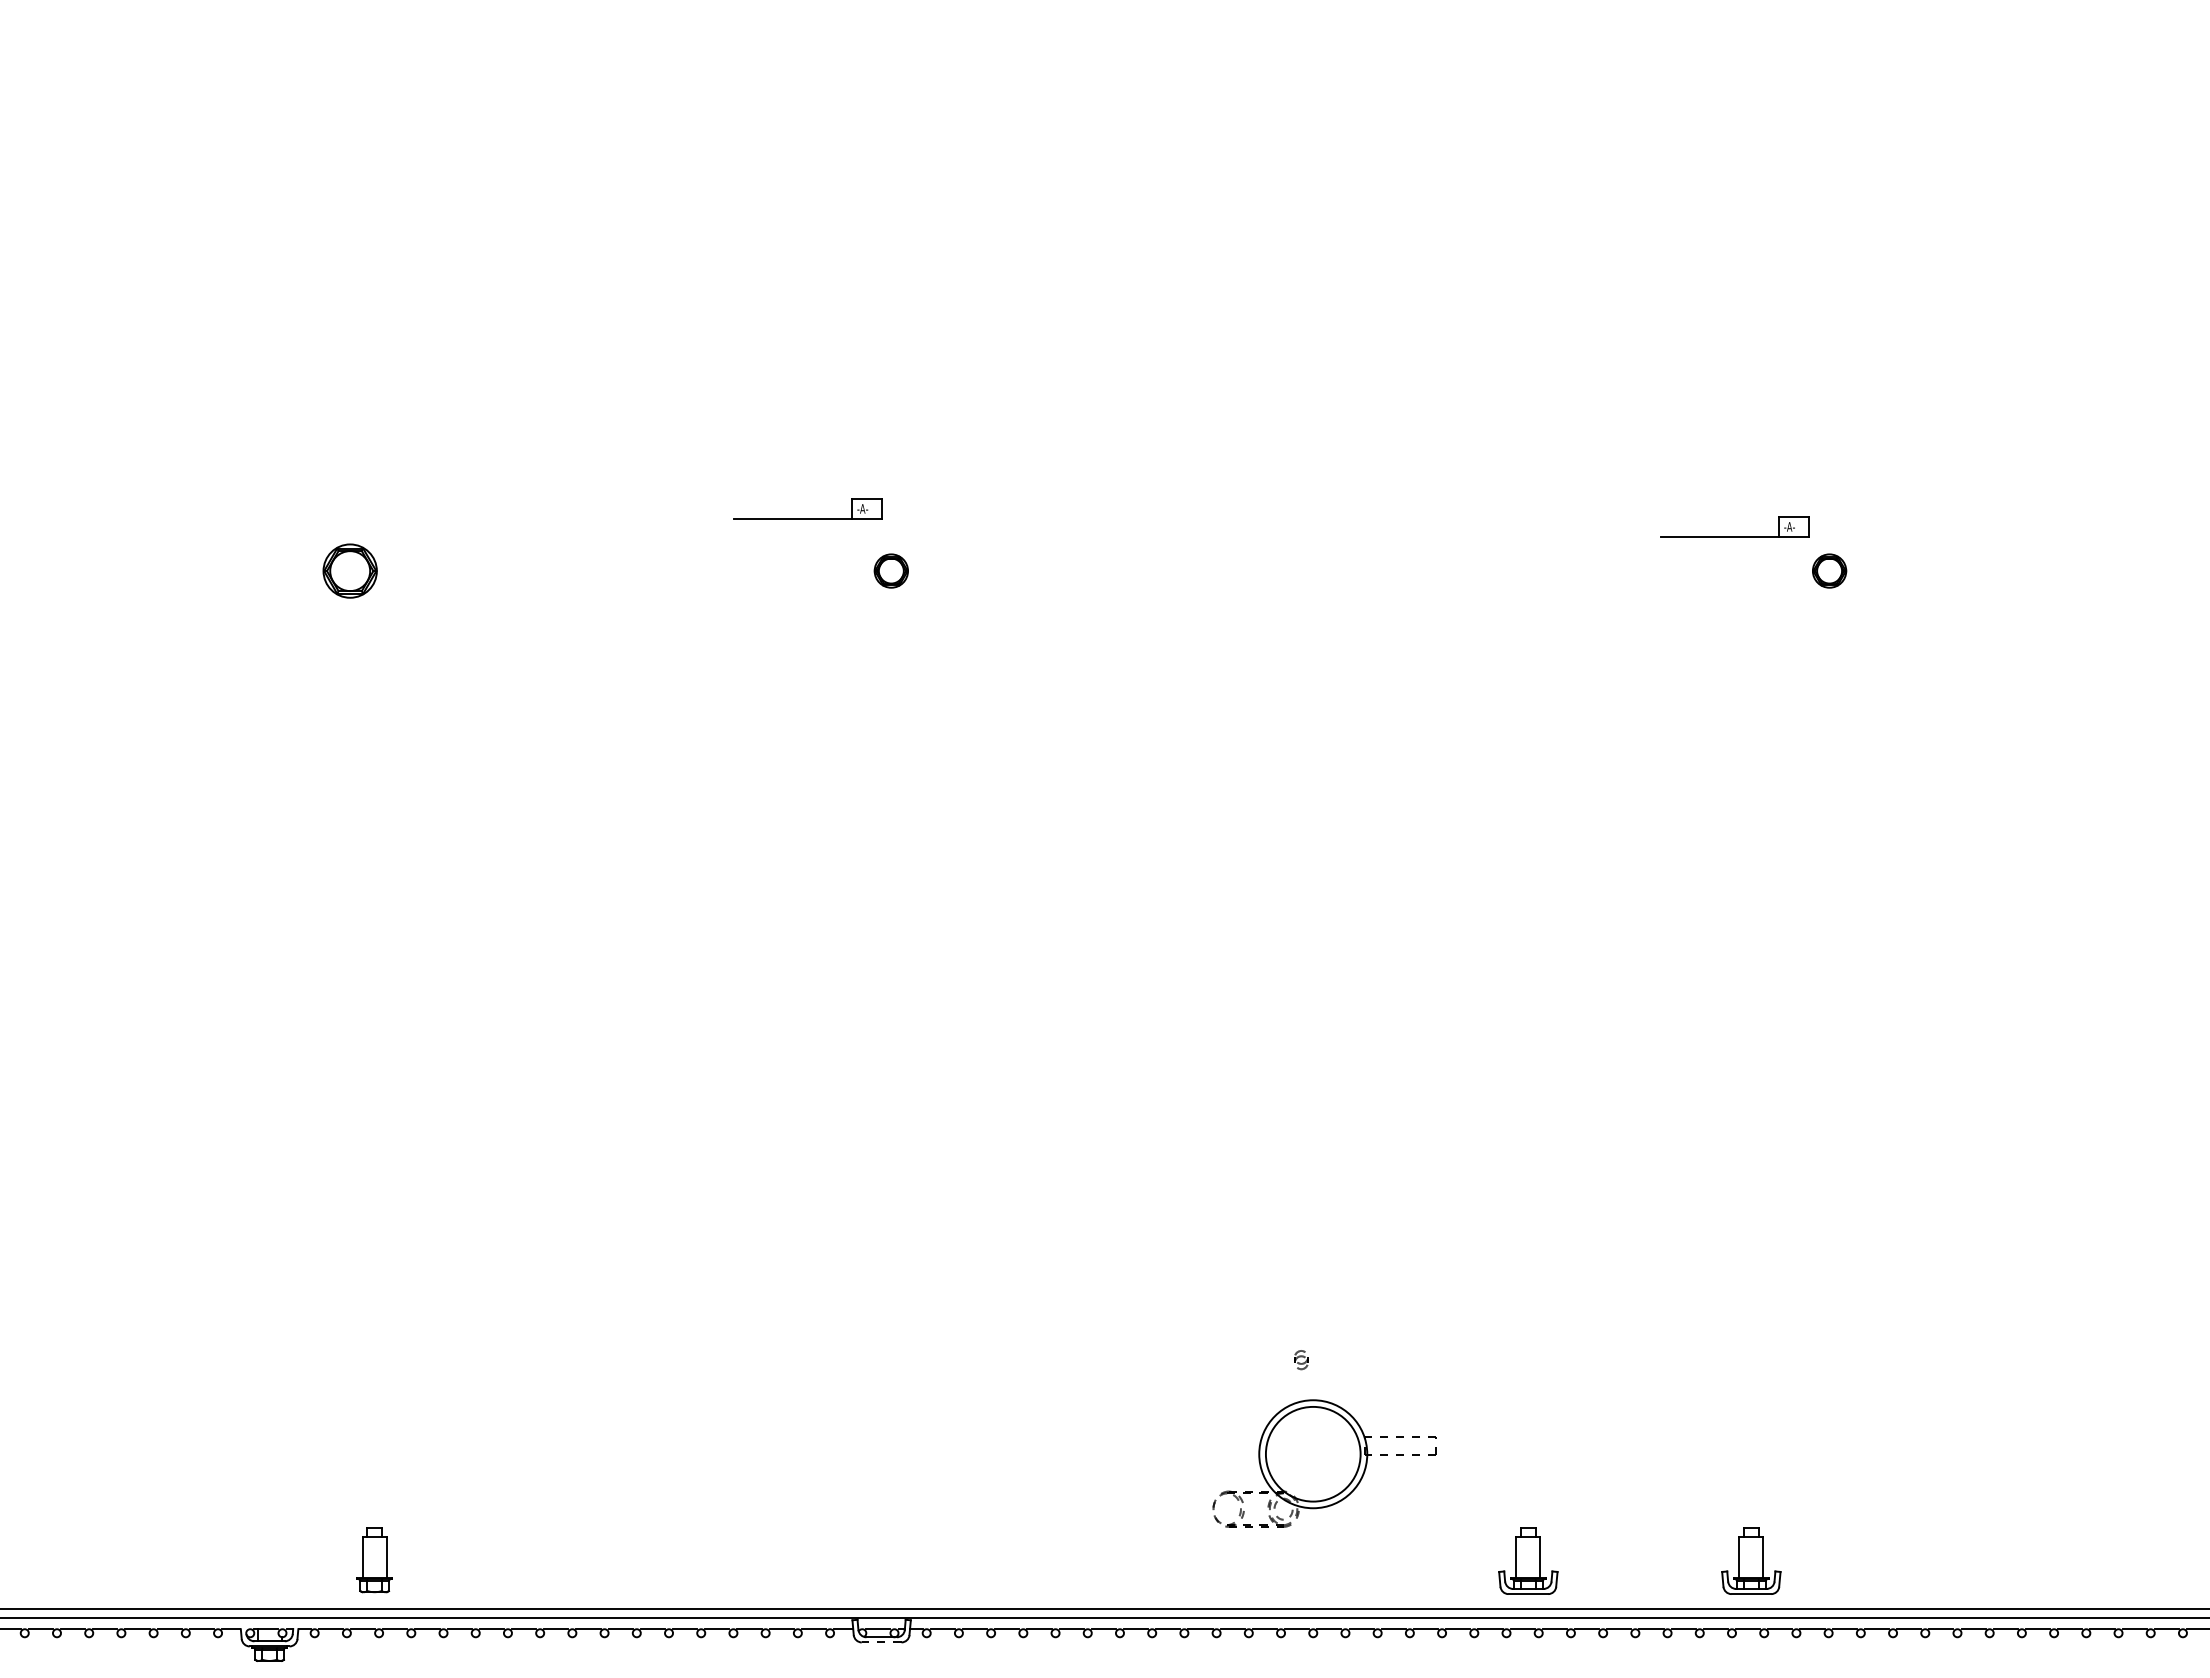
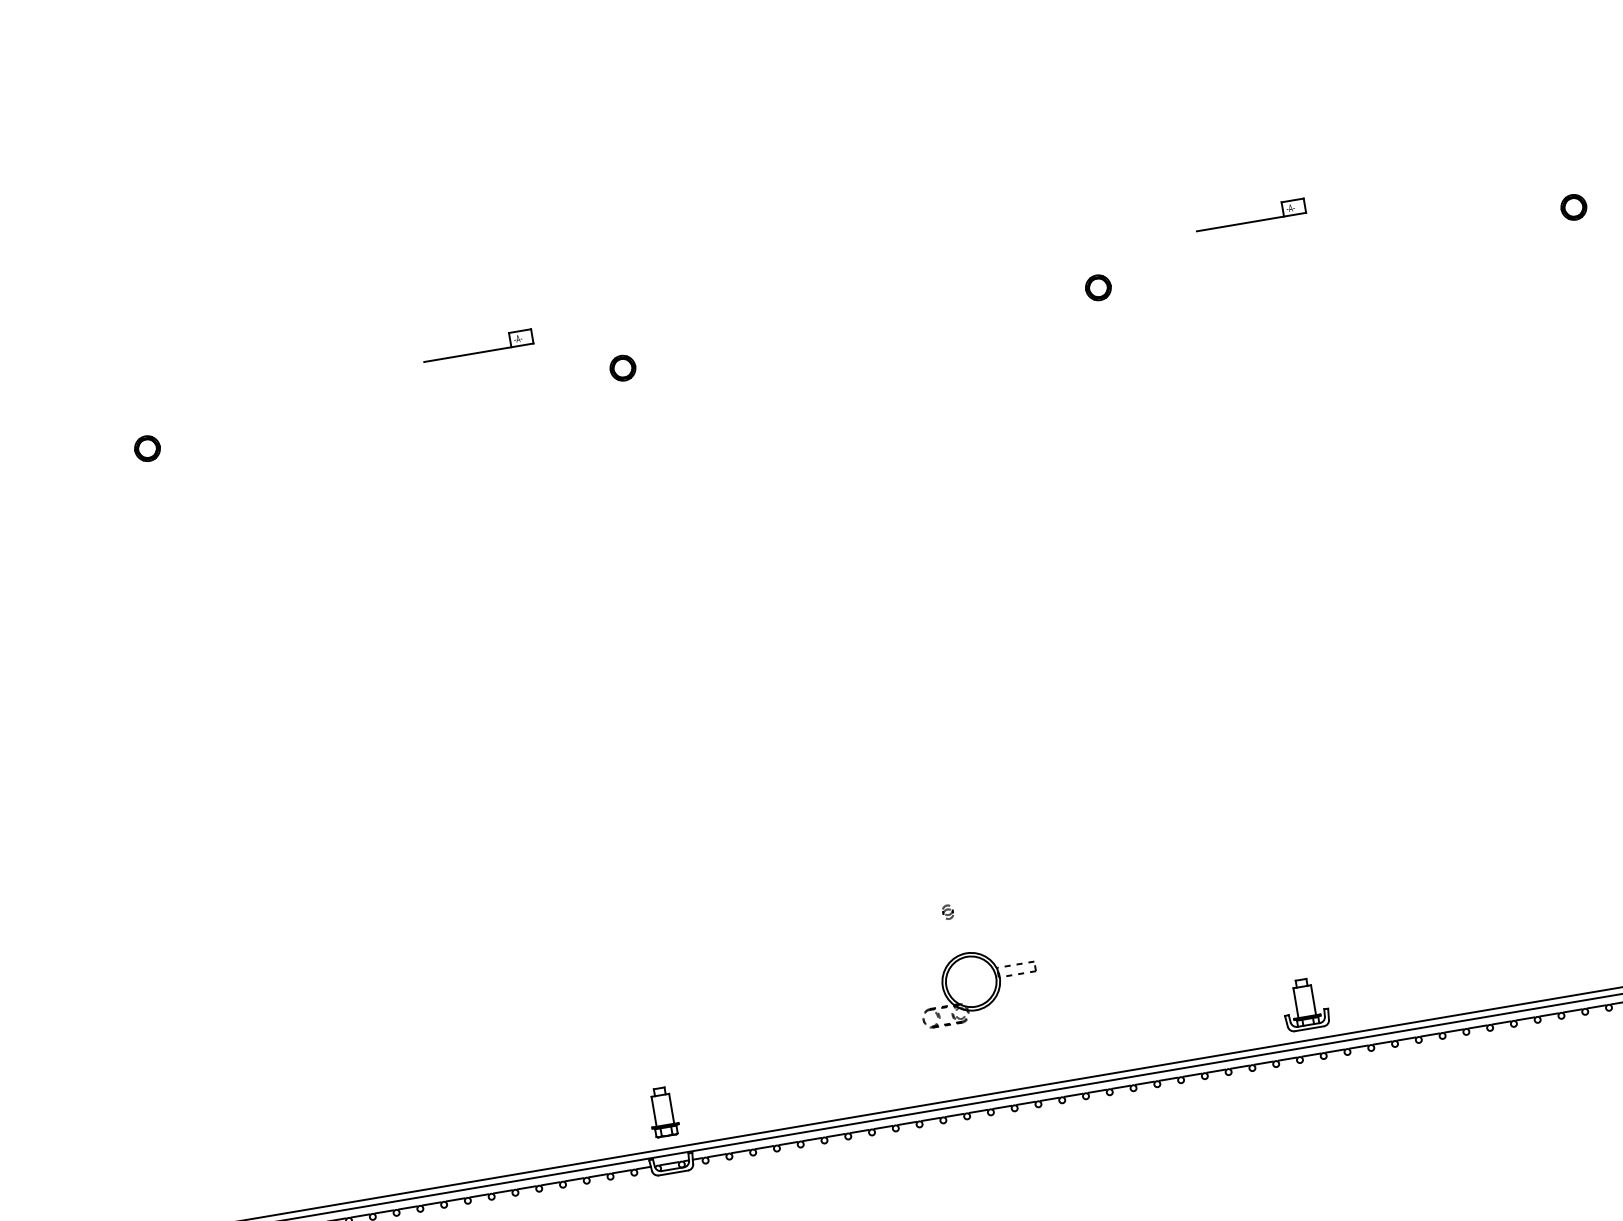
part: (1734, 536) -> (1251, 222), moved
part: (349, 570) -> (146, 448), size x0.62
part: (890, 570) -> (622, 367), moved
part: (1829, 570) -> (1098, 287), moved
part: (1324, 1463) -> (978, 985), size x0.71
part: (374, 1560) -> (663, 1112), moved
part: (1528, 1560) -> (1140, 1031), removed
line: (881, 1642) -> (673, 1173), dashed -> solid

